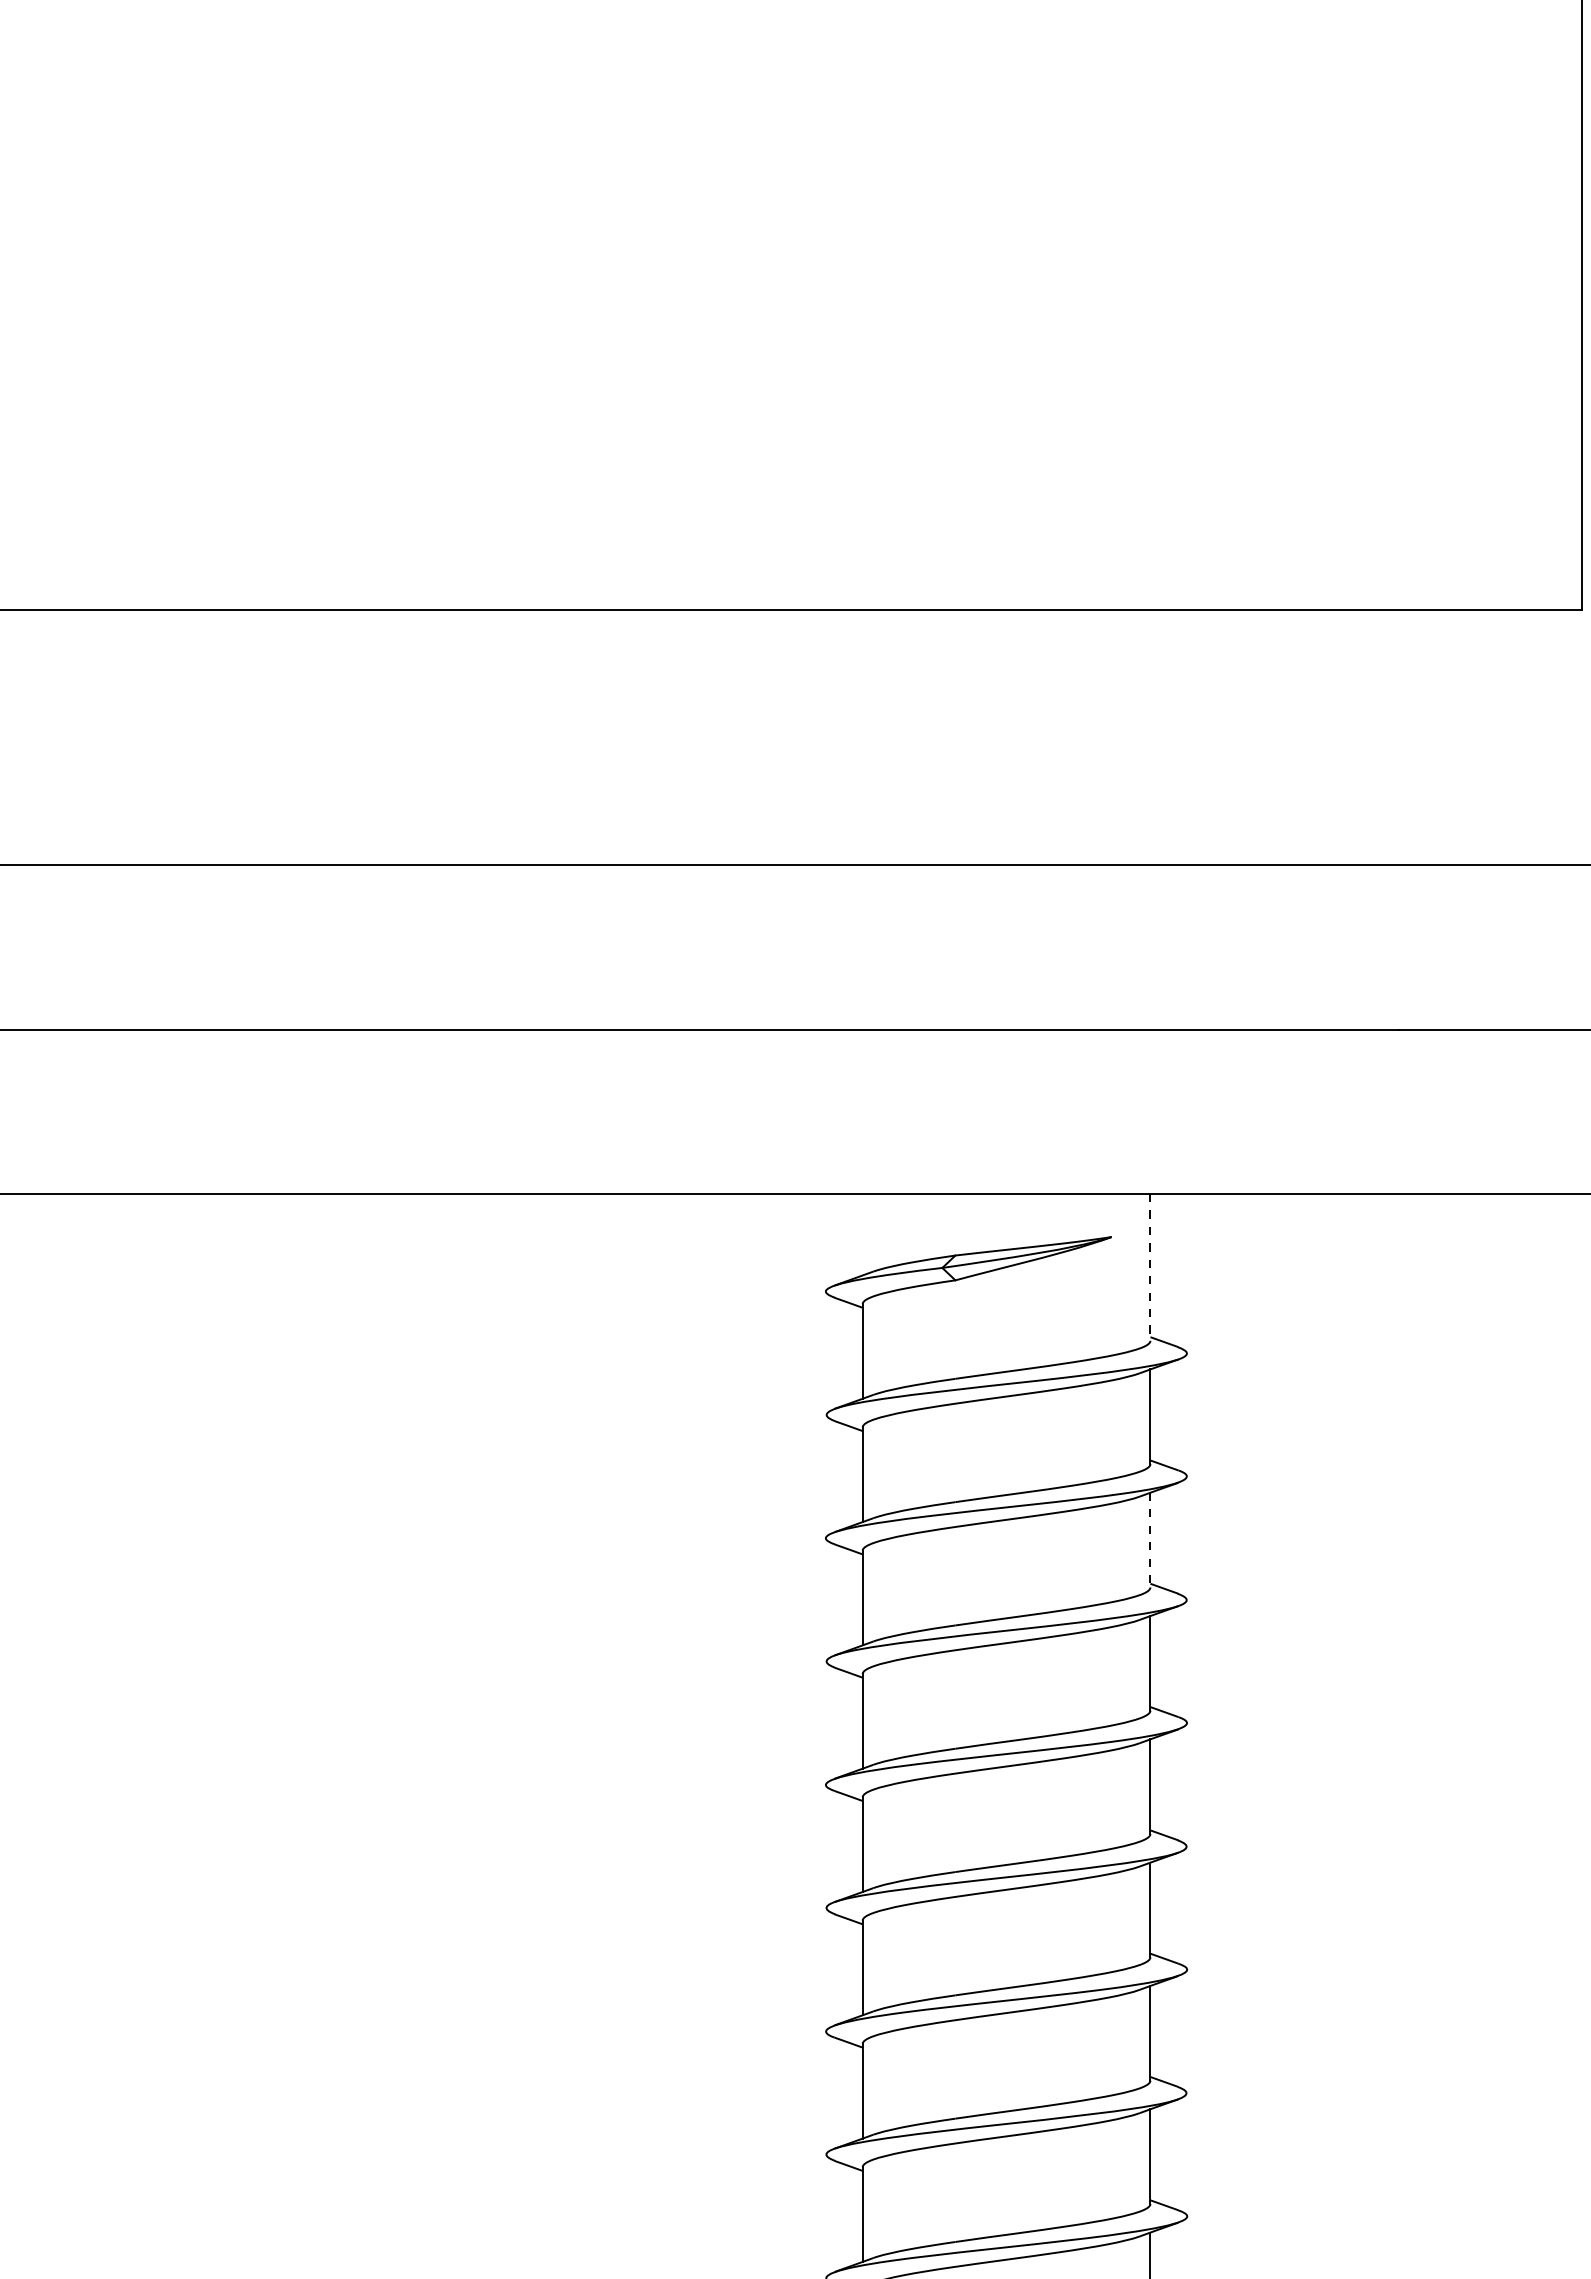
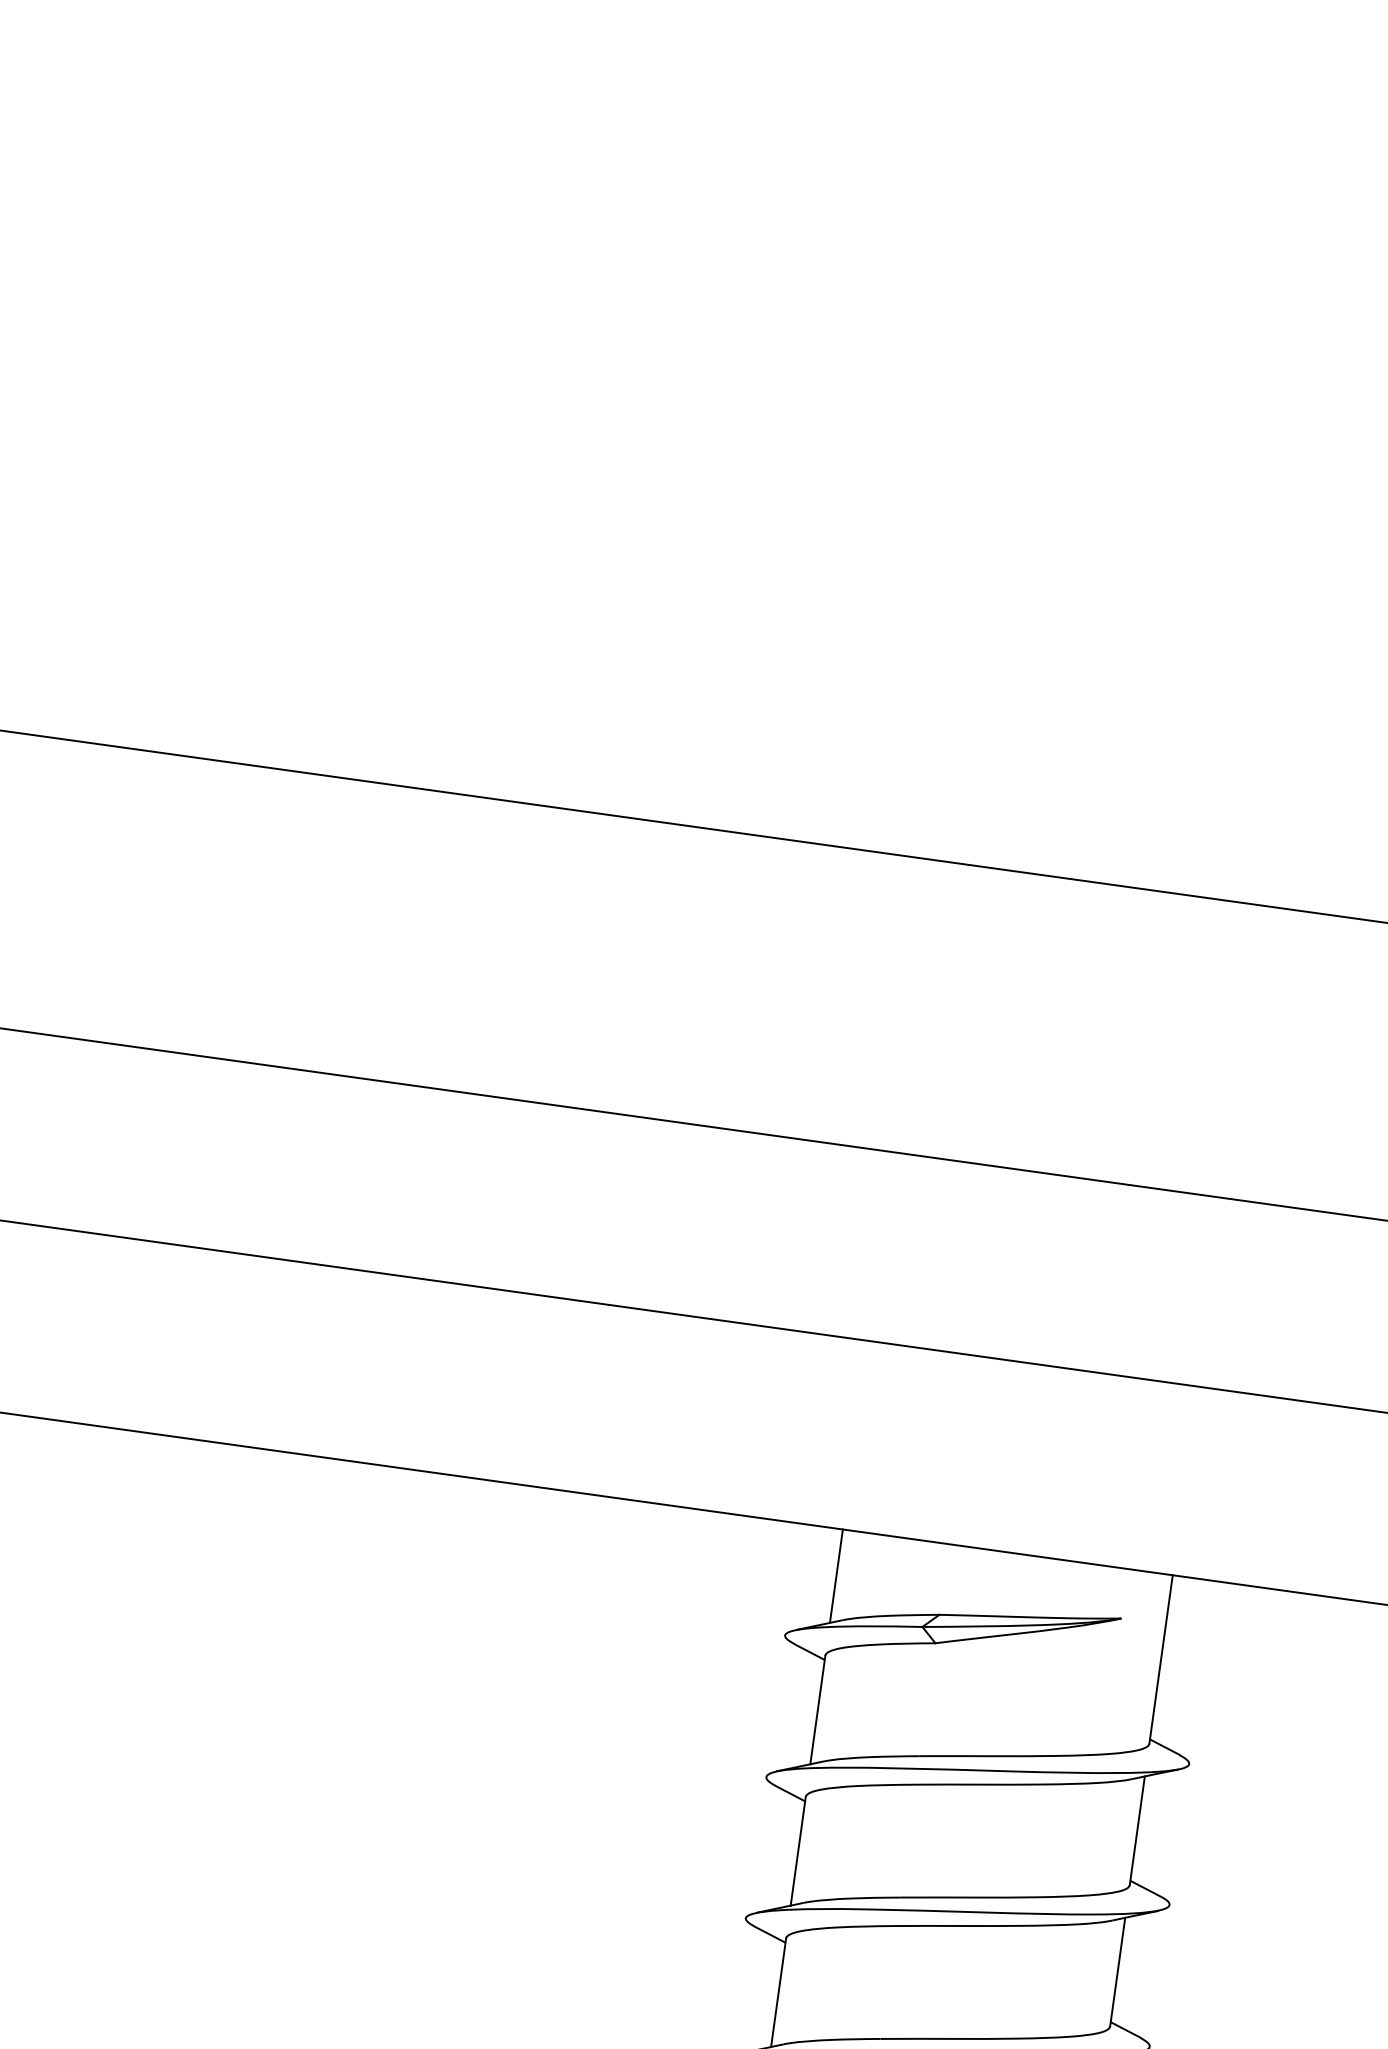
line: (862, 1234) -> (836, 1575), added
line: (1150, 1267) -> (1161, 1659), dashed -> solid
line: (1150, 1540) -> (1117, 1972), dashed -> solid

